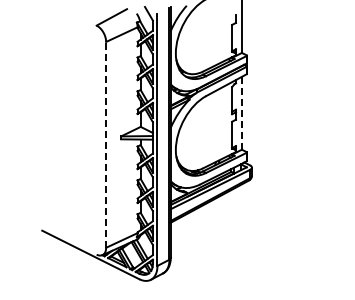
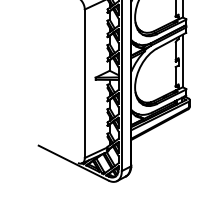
line: (241, 112) -> (182, 60), dashed -> solid
line: (106, 144) -> (85, 83), dashed -> solid

